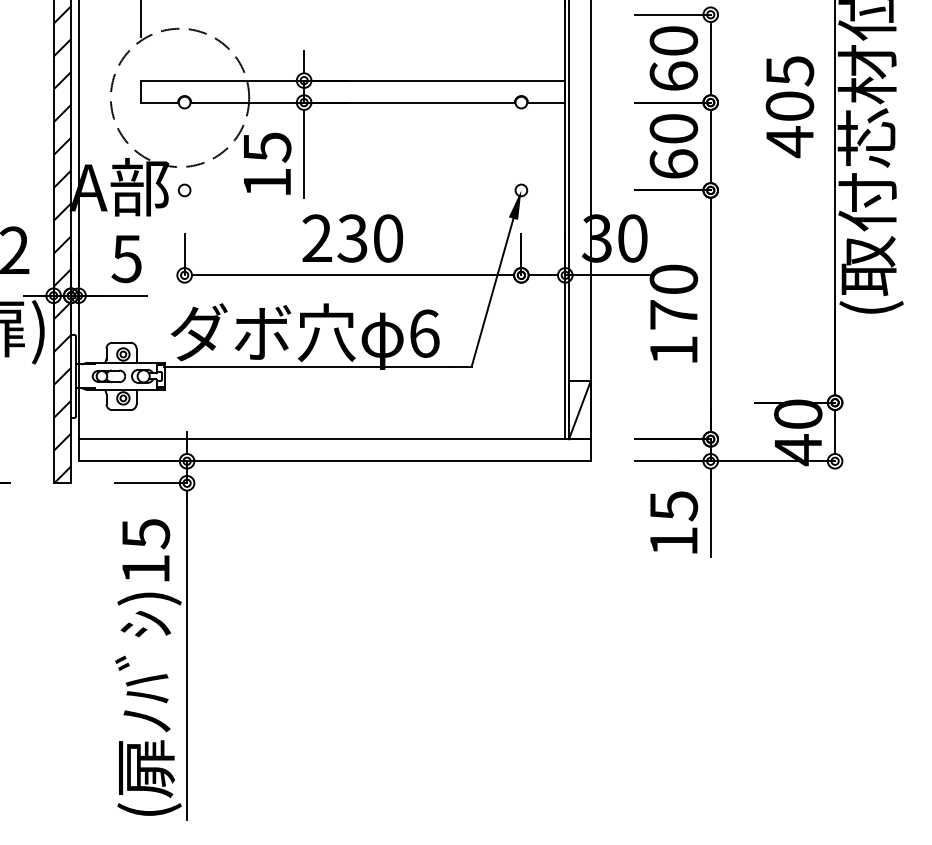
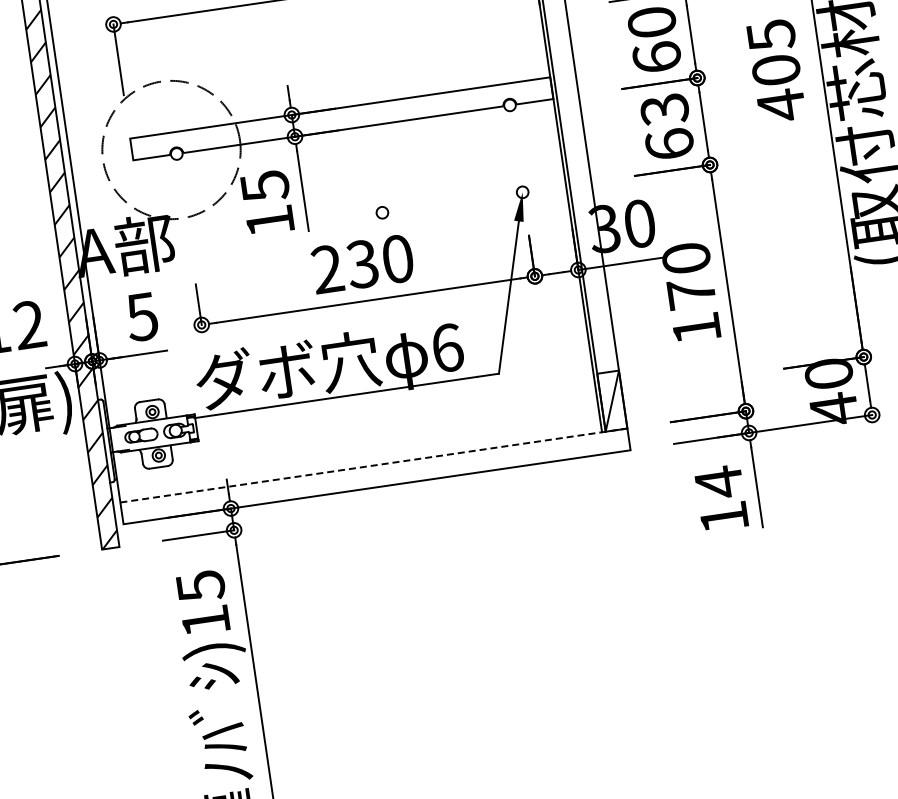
text: (673, 129) -> (664, 110), 60 -> 63
circle: (184, 190) -> (382, 212), moved
line: (335, 439) -> (374, 465), solid -> dashed
text: (674, 506) -> (719, 482), 15 -> 14

